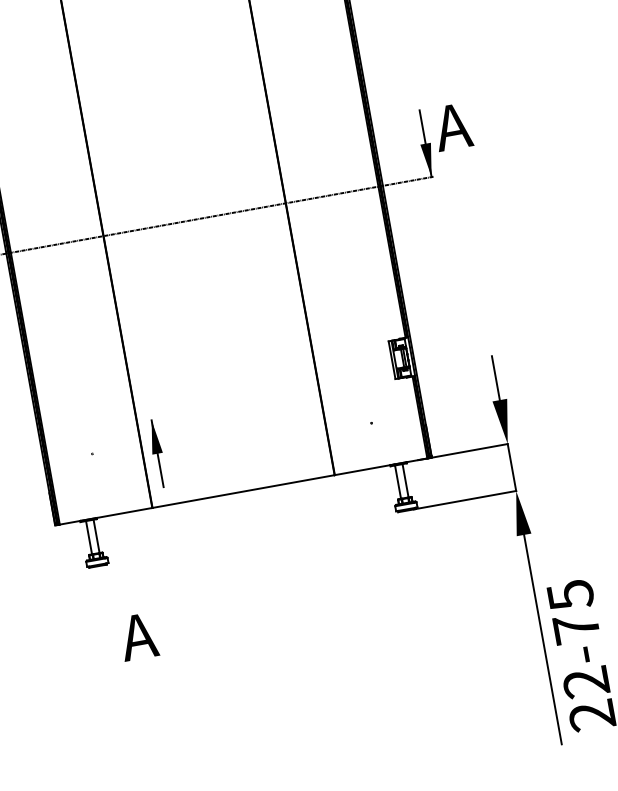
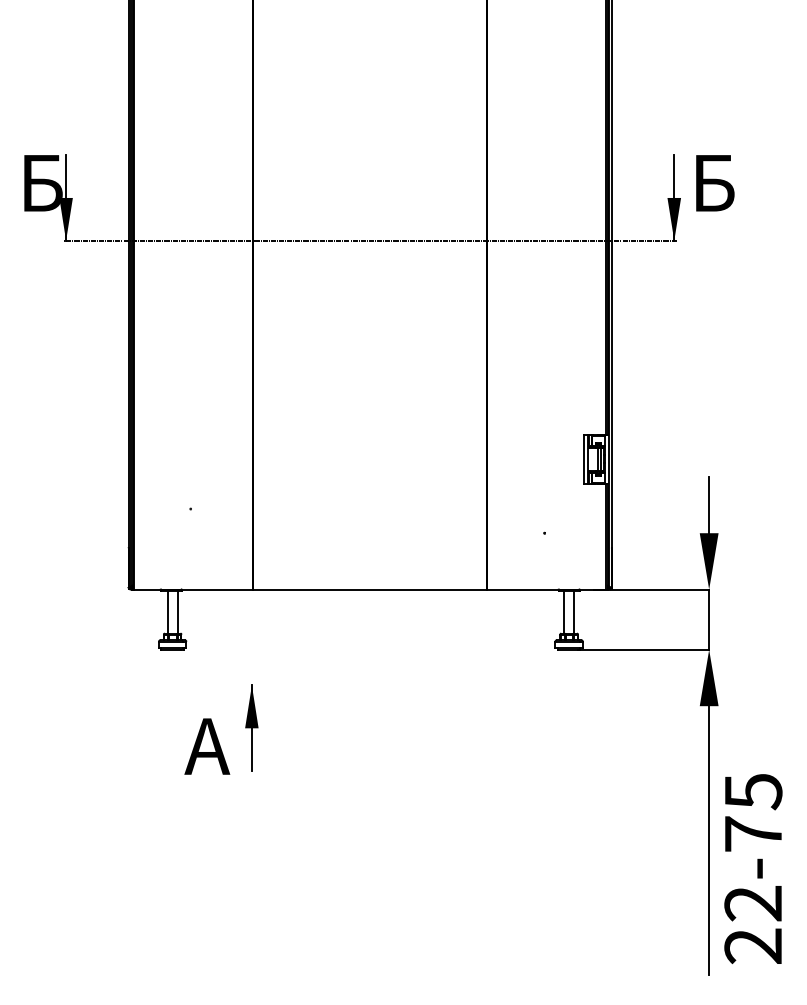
text: (452, 127) -> (711, 183), А -> Б
part: (157, 453) -> (251, 727), moved

